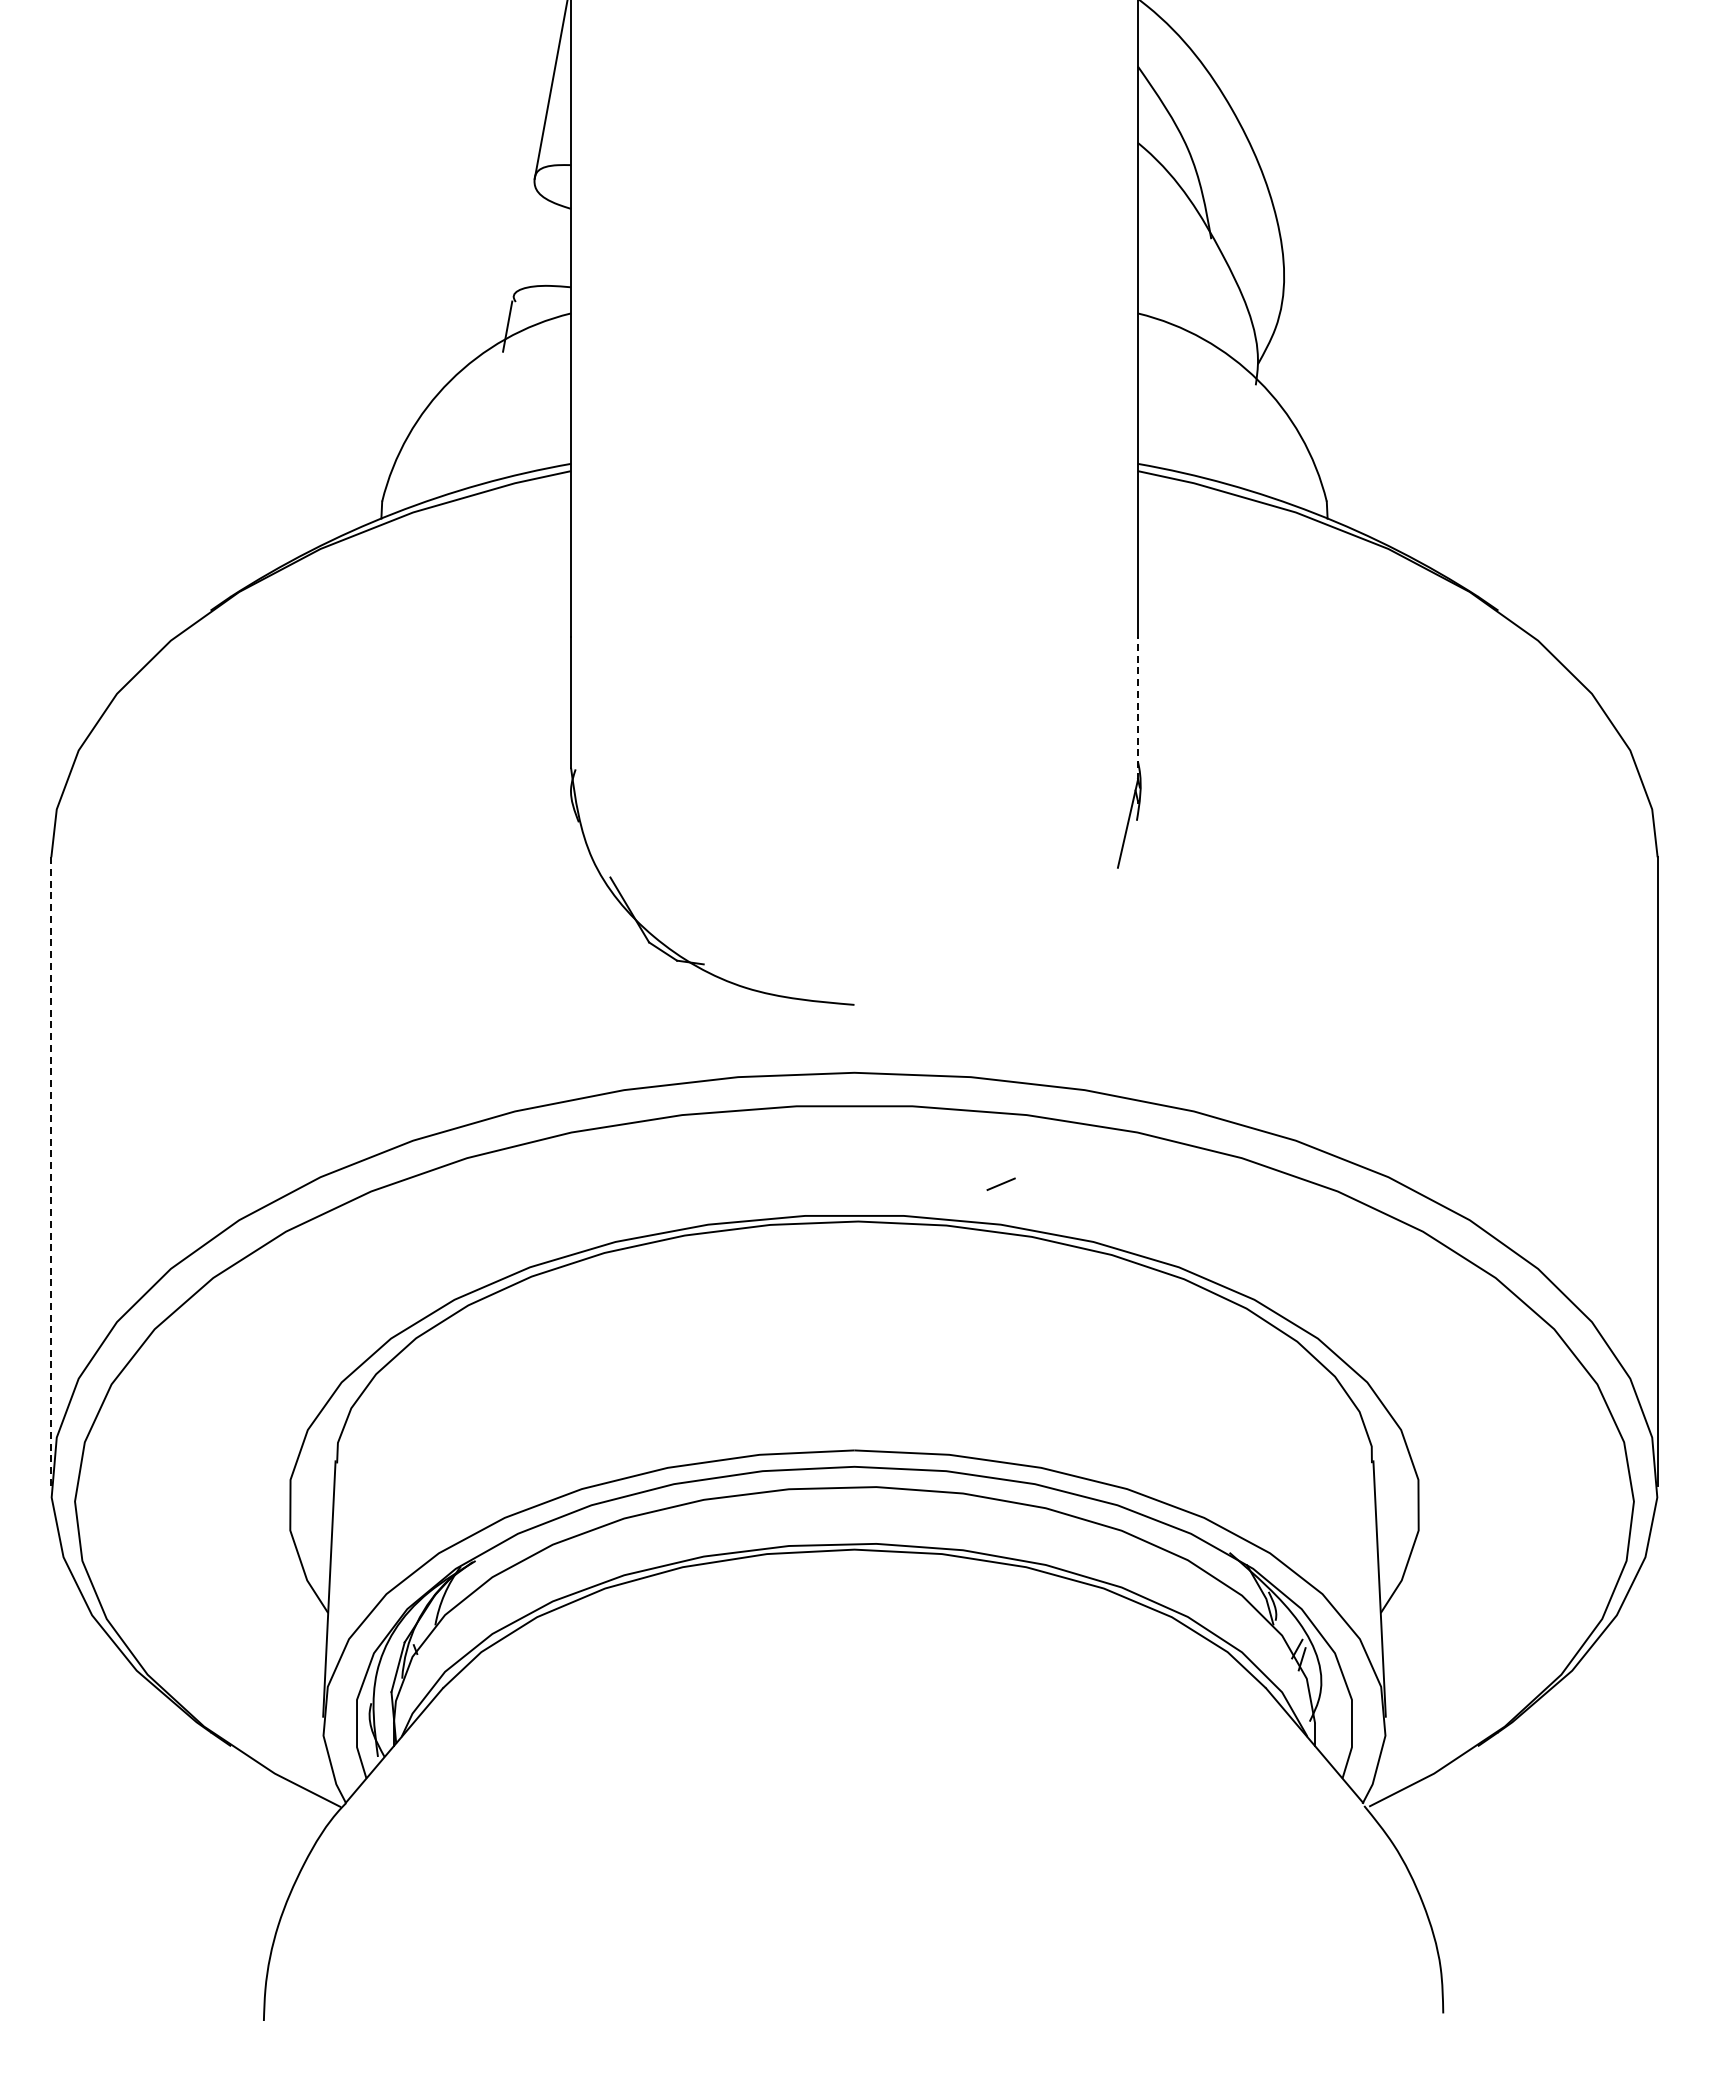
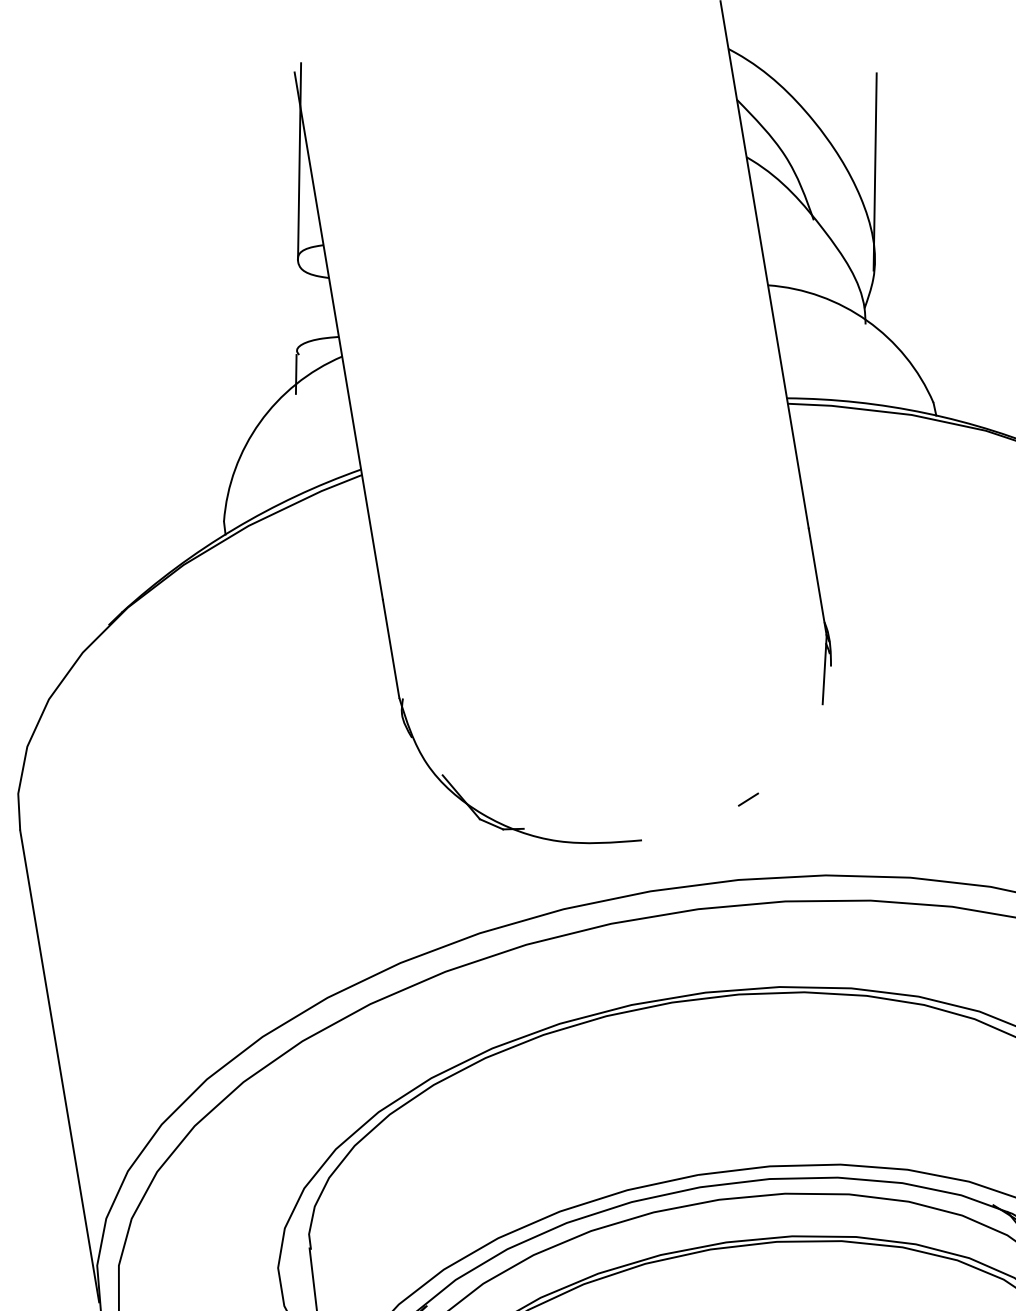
line: (1300, 189) -> (874, 171), added
line: (1137, 708) -> (817, 582), dashed -> solid
line: (51, 1171) -> (59, 1066), dashed -> solid
line: (1000, 1183) -> (747, 799), moved

